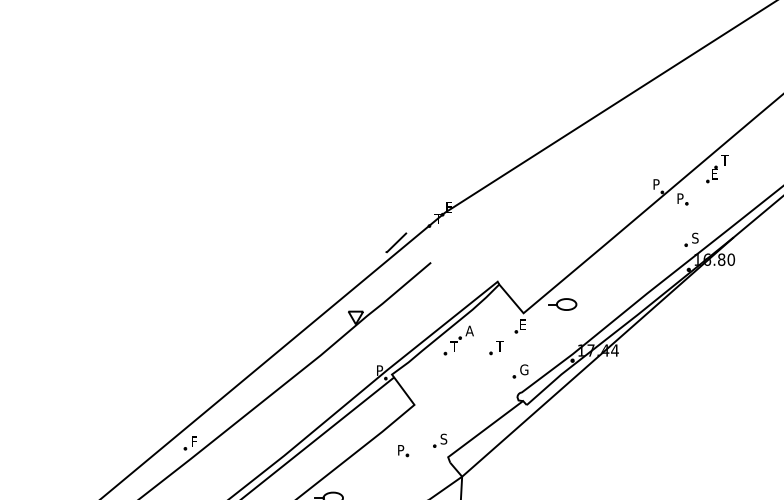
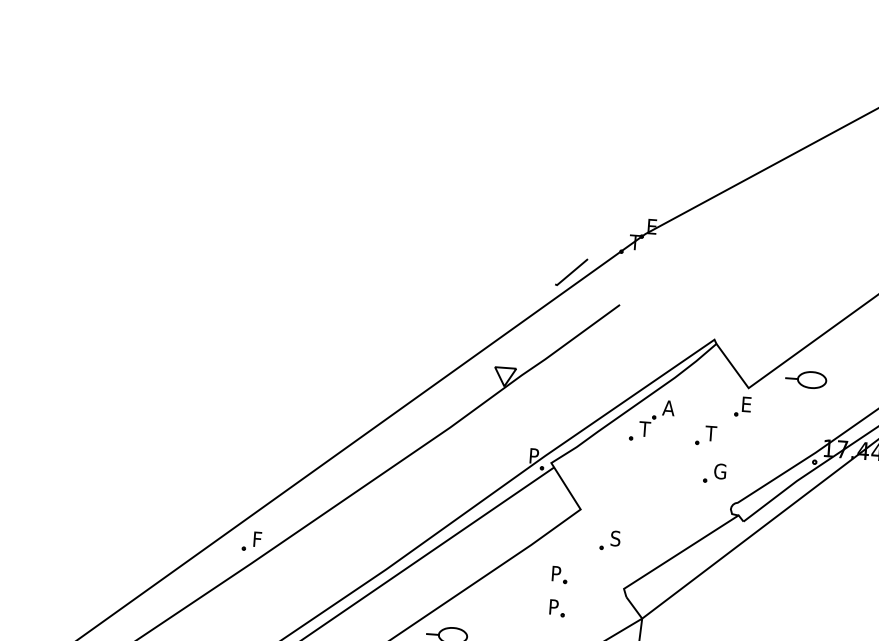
part: (520, 371) -> (714, 473), moved
part: (440, 440) -> (610, 540), moved
part: (403, 474) -> (557, 609), added

